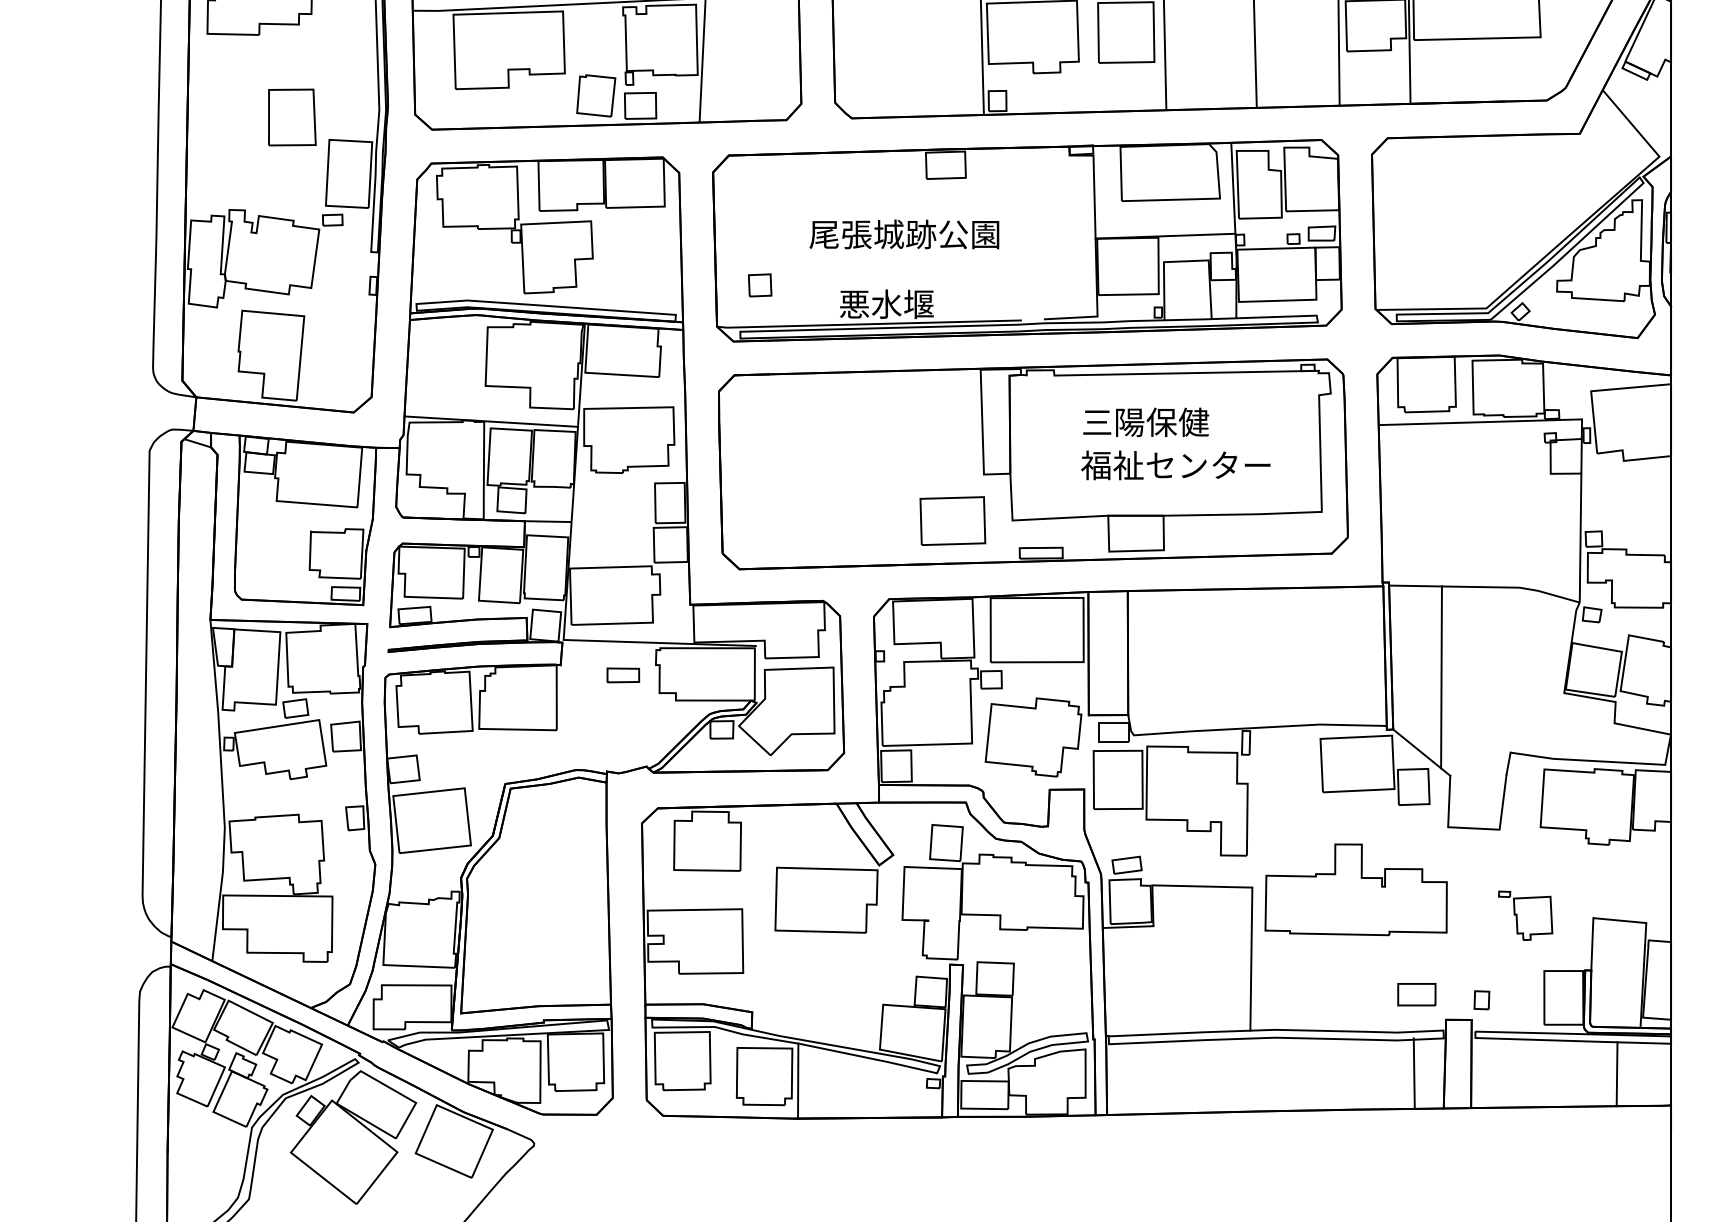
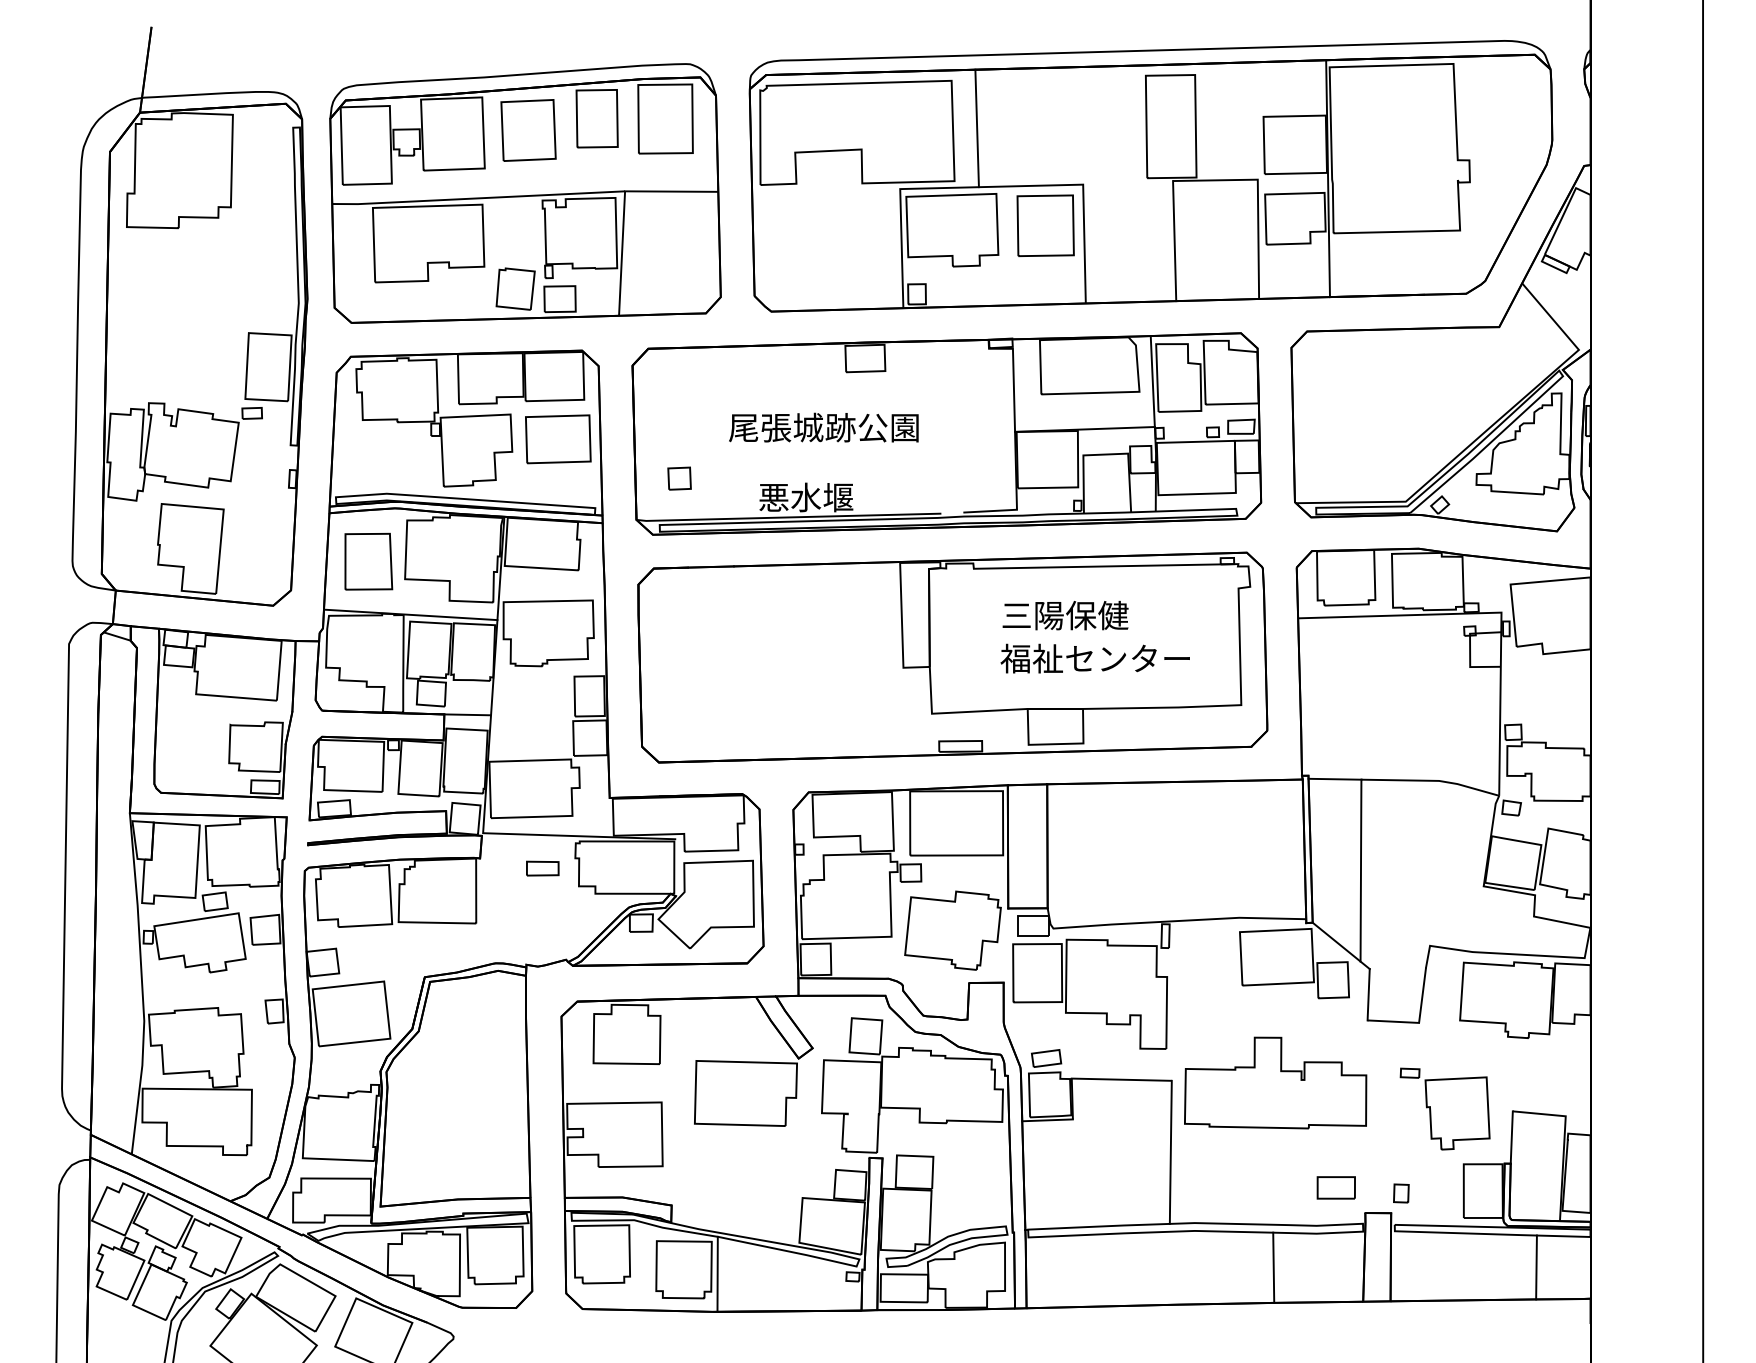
part: (292, 117) -> (368, 561), moved
part: (953, 521) -> (558, 439), moved
part: (1525, 915) -> (1444, 1108), size x1.67
line: (1414, 1073) -> (1273, 1267), moved

